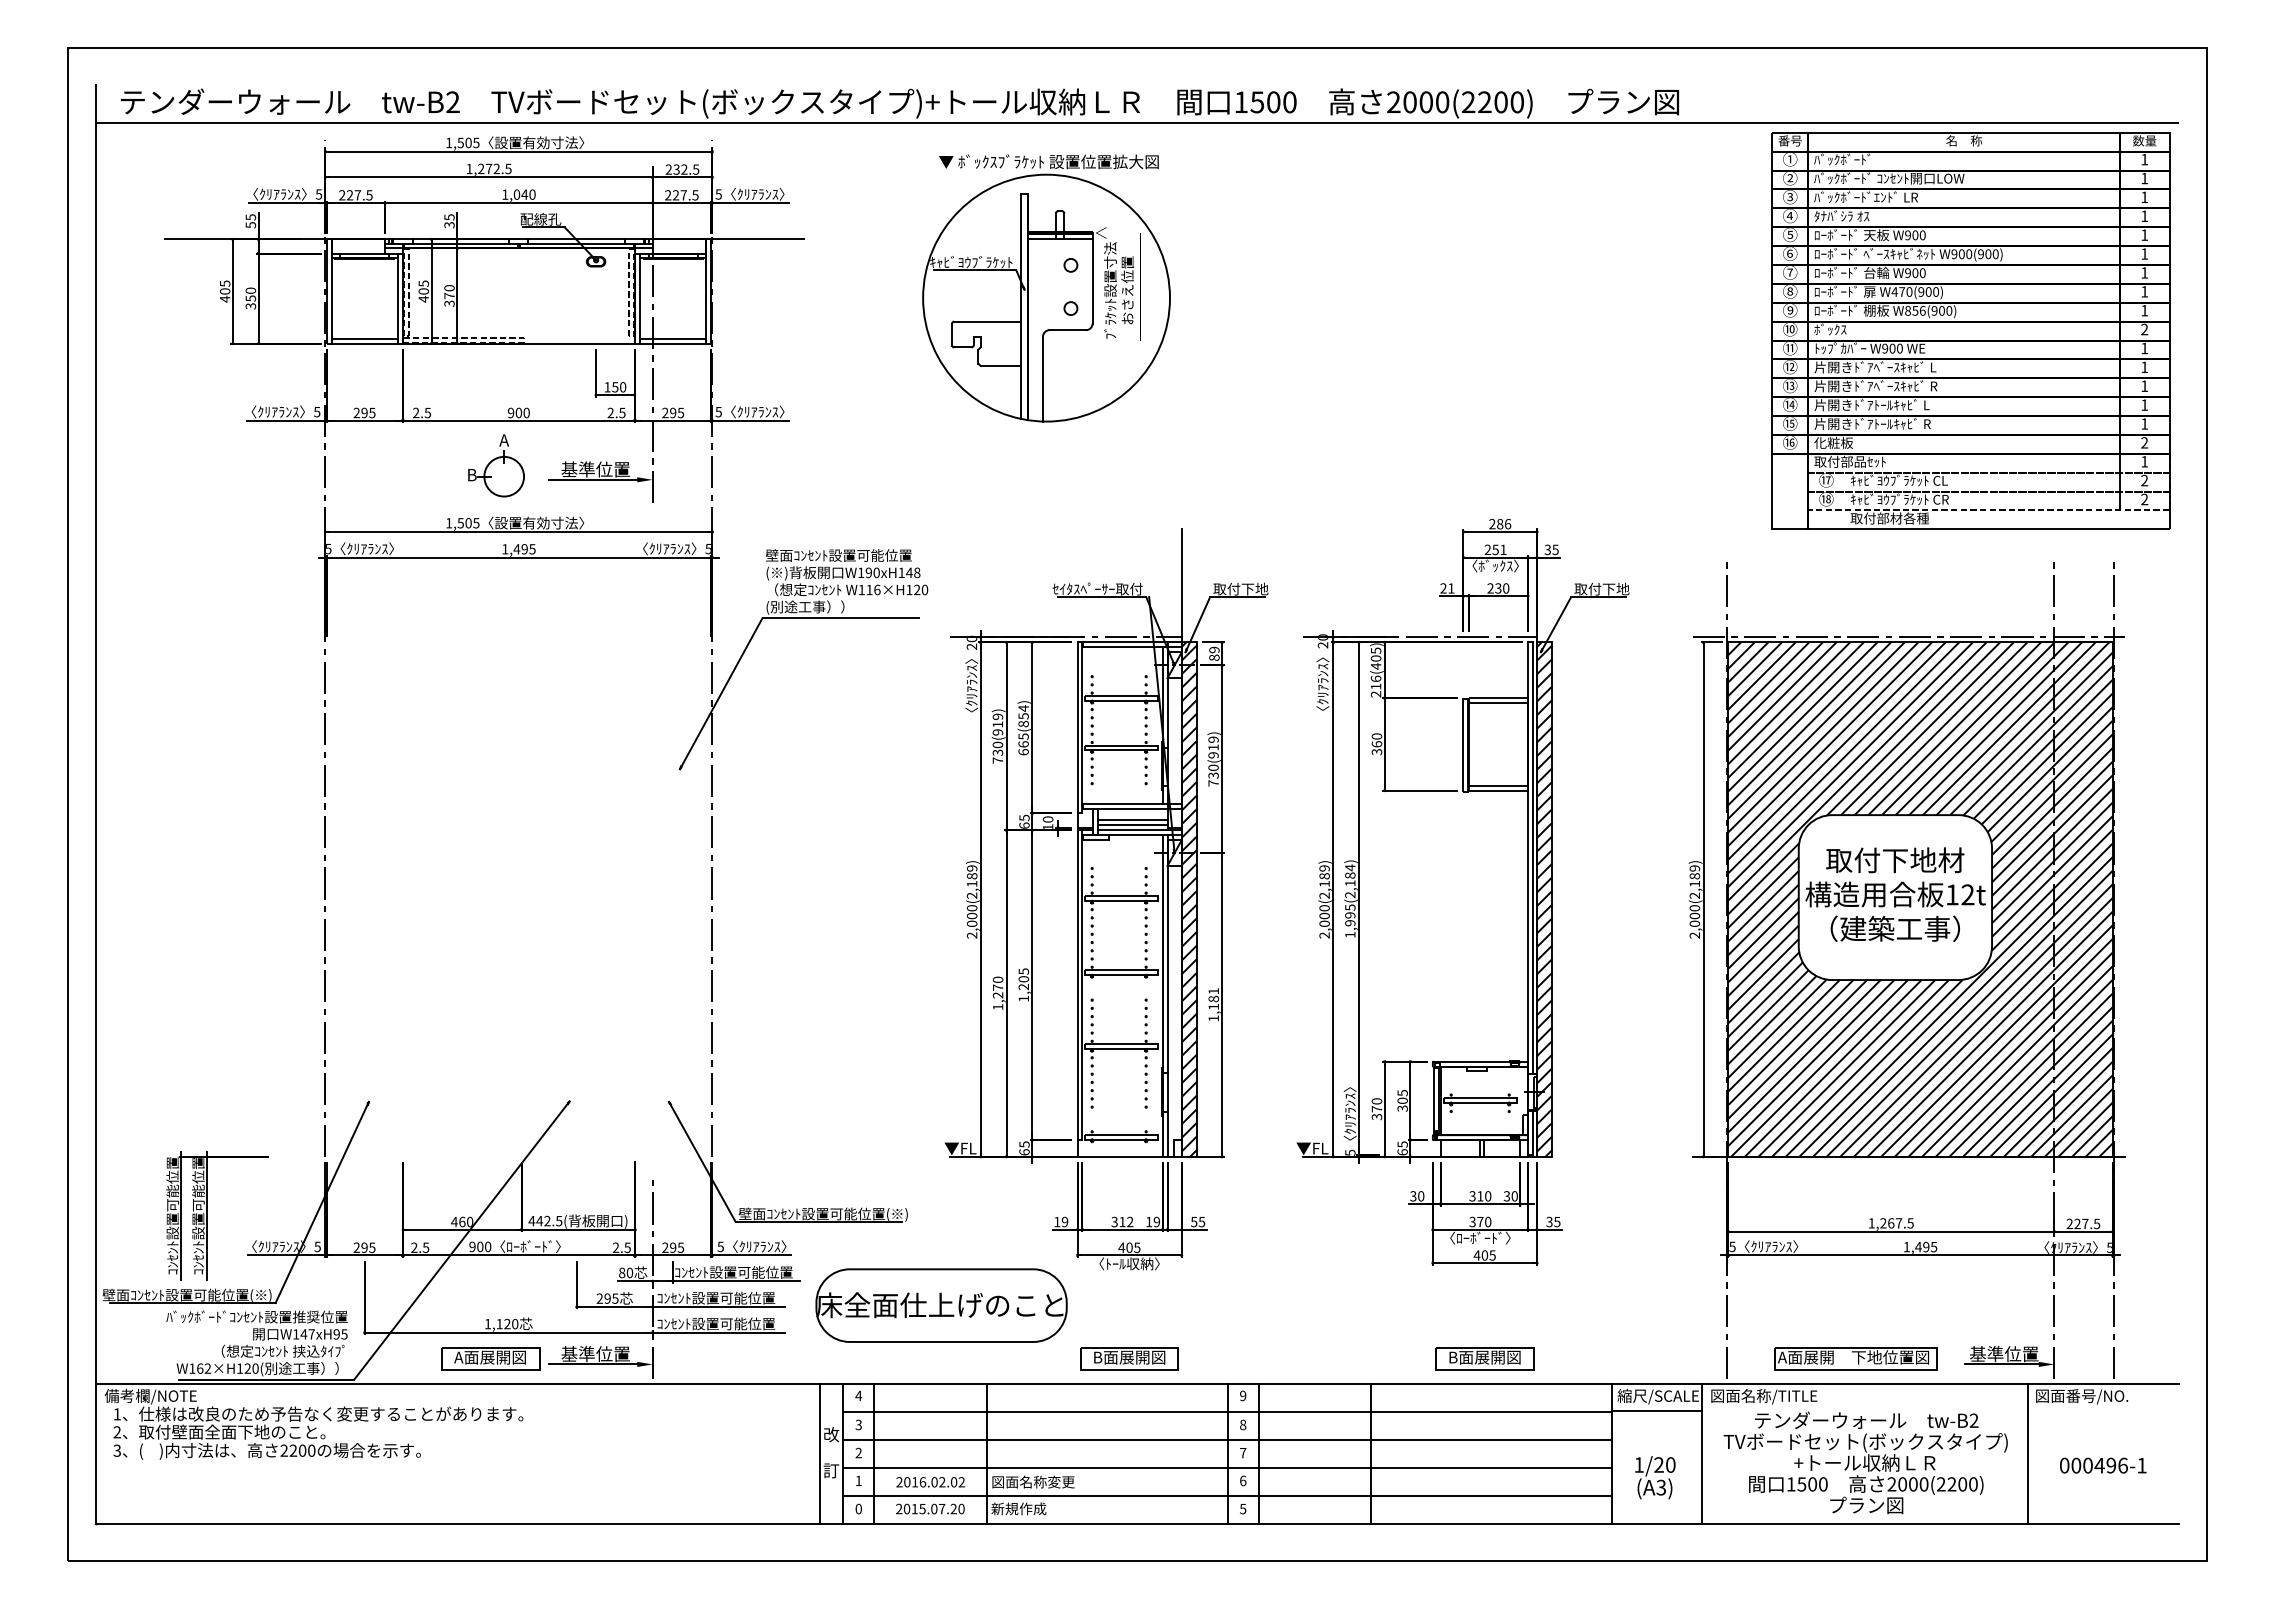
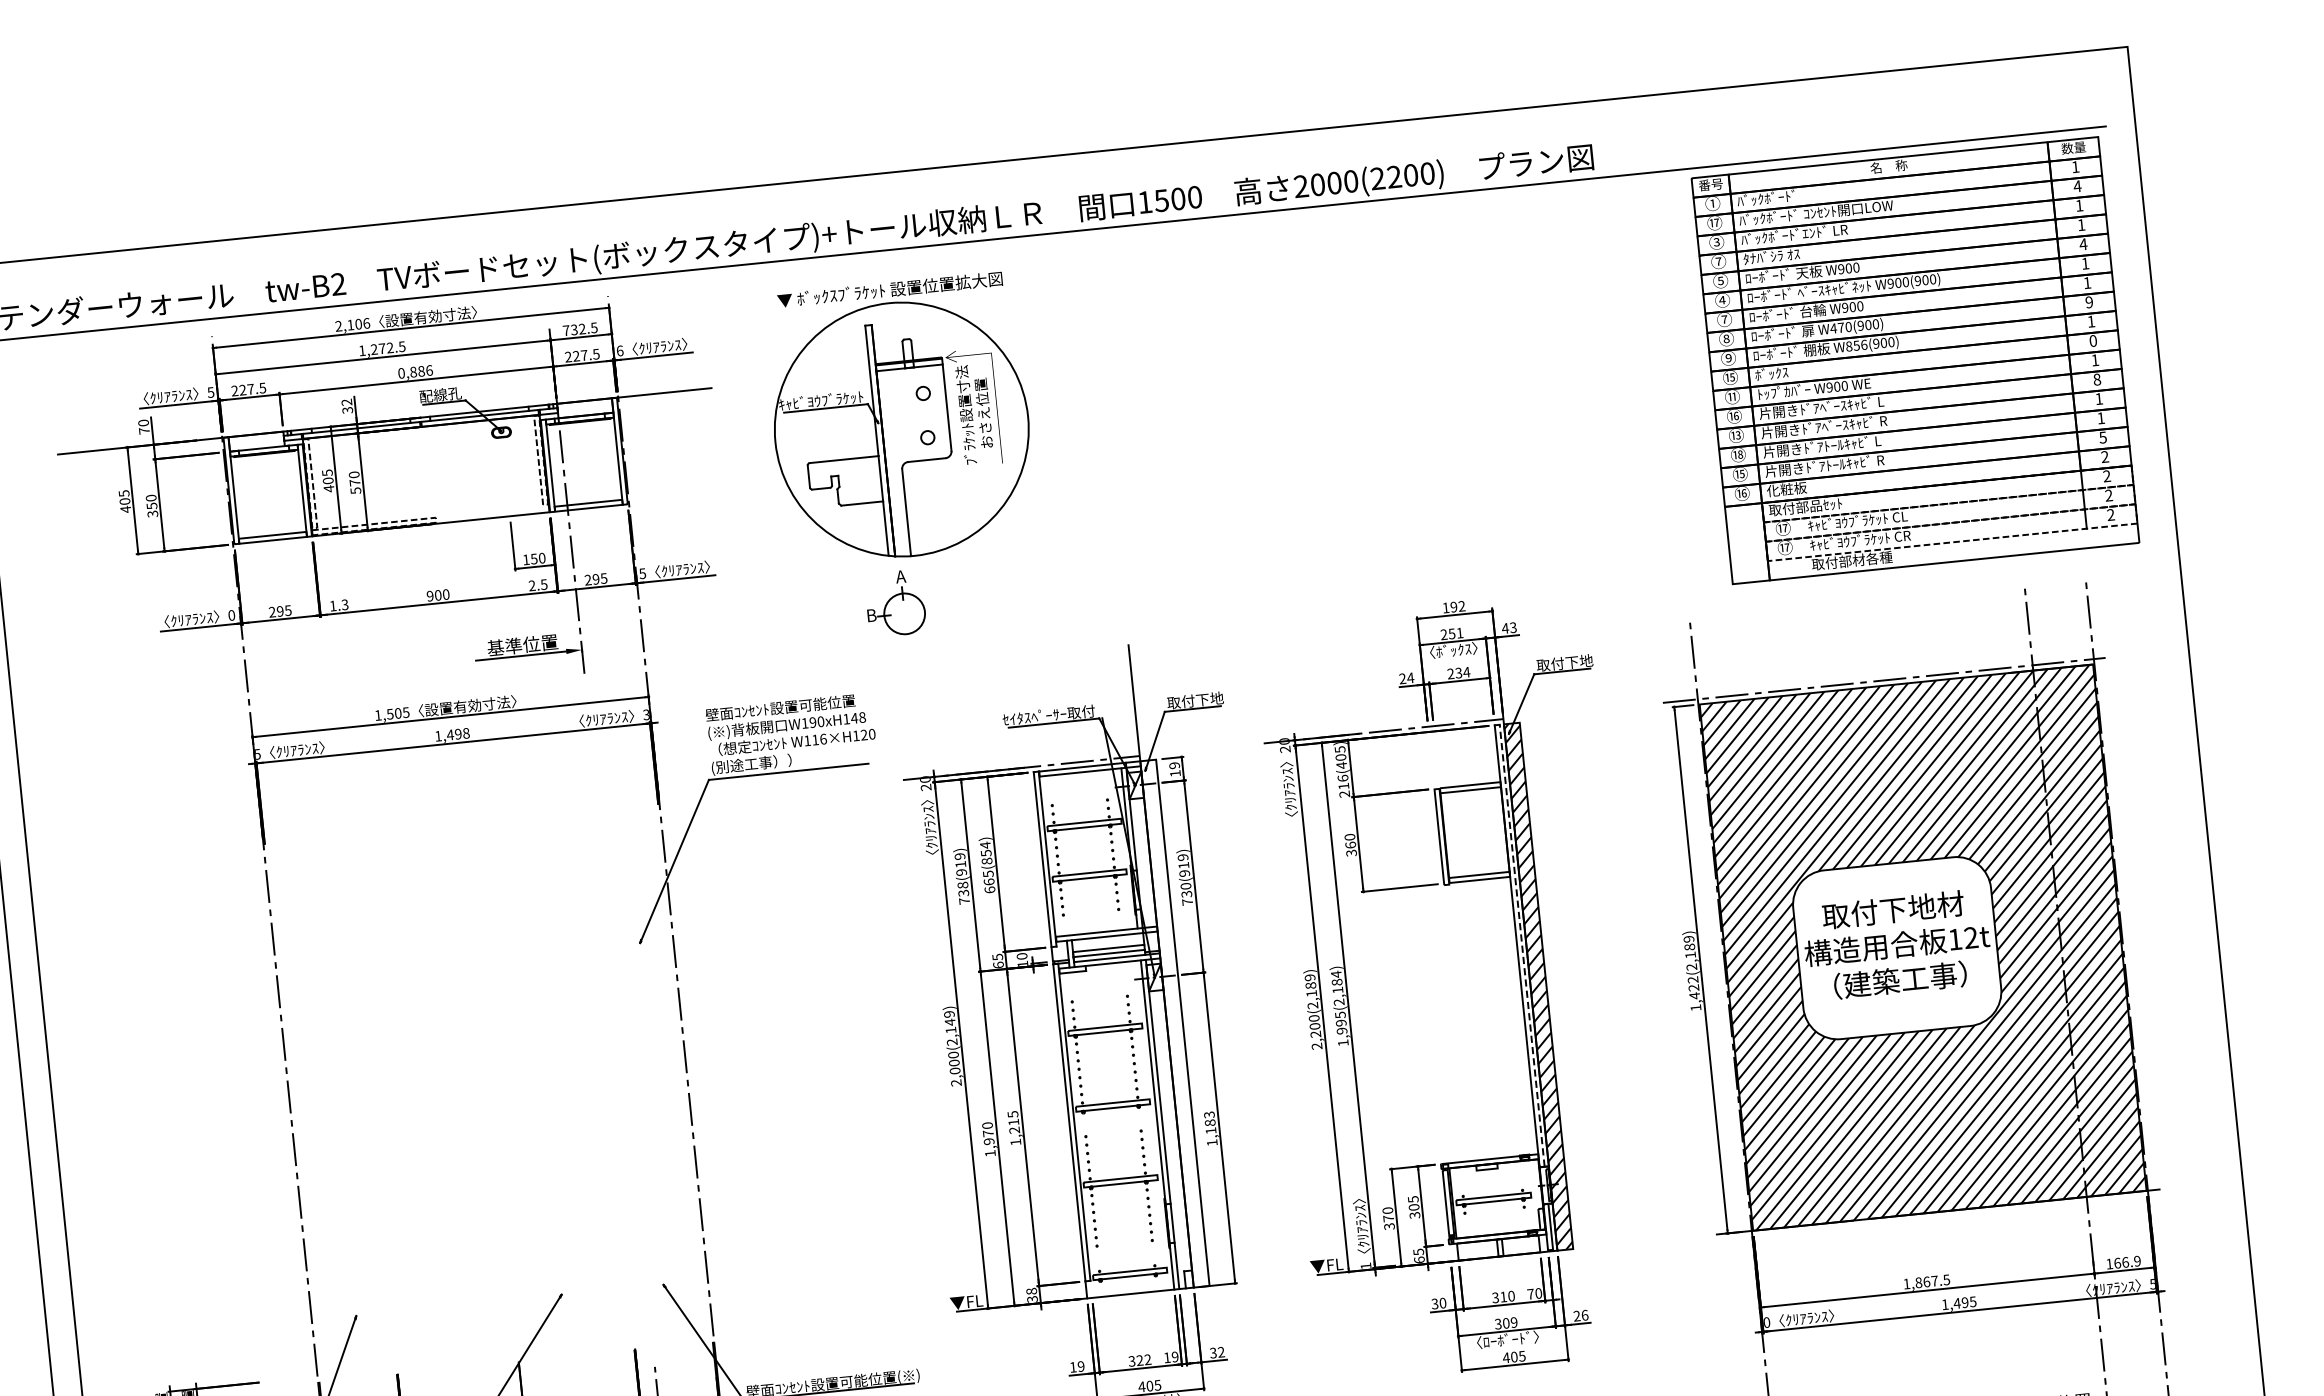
text: (462, 142) -> (352, 324), 1,505 -> 2,106
text: (668, 169) -> (566, 330), 232.5 -> 732.5
text: (1789, 178) -> (1714, 223), ② -> ⑰
text: (2144, 178) -> (2077, 186), 1 -> 4
text: (518, 194) -> (415, 371), 1,040 -> 0,886
text: (718, 194) -> (619, 351), 5 -> 6
text: (1789, 215) -> (1717, 261), ④ -> ⑦
text: (449, 217) -> (346, 402), 35 -> 32
text: (250, 221) -> (143, 427), 55 -> 70
text: (2144, 234) -> (2083, 243), 1 -> 4
text: (1789, 253) -> (1721, 300), ⑥ -> ④
part: (1046, 288) -> (900, 419), moved
text: (2144, 291) -> (2089, 302), 1 -> 9
text: (448, 303) -> (354, 490), 370 -> 570
text: (1791, 329) -> (1731, 377), ⑩ -> ⑮
text: (2144, 329) -> (2093, 340), 2 -> 0
text: (1791, 367) -> (1735, 416), ⑫ -> ⑯
text: (2144, 367) -> (2097, 379), 1 -> 8
text: (1791, 404) -> (1739, 454), ⑭ -> ⑱
text: (317, 411) -> (231, 614), 5 -> 0
text: (422, 412) -> (339, 604), 2.5 -> 1.3
text: (2144, 423) -> (2102, 437), 1 -> 5
text: (2144, 461) -> (2106, 476), 1 -> 2
part: (496, 465) -> (895, 603), moved
text: (1828, 499) -> (1787, 547), ⑱ -> ⑰
text: (1500, 523) -> (1454, 606), 286 -> 192
text: (708, 548) -> (646, 714), 5 -> 3
text: (532, 549) -> (466, 733), 1,495 -> 1,498
text: (1551, 549) -> (1509, 627), 35 -> 43
text: (1450, 588) -> (1409, 678), 21 -> 24
text: (1505, 588) -> (1466, 672), 230 -> 234
text: (1214, 657) -> (1175, 773), 89 -> 19
text: (997, 744) -> (962, 884), 730(919) -> 738(919)
line: (1532, 858) -> (1521, 945), solid -> dashed
text: (972, 875) -> (950, 1021), 2,000(2,189) -> 2,000(2,149)
hatch: (1189, 899) -> (1175, 1023), removed
text: (1694, 921) -> (1694, 993), 2,000(2,189) -> 1,422(2,189)
text: (1324, 923) -> (1315, 1034), 2,000(2,189) -> 2,200(2,189)
text: (1023, 979) -> (1013, 1122), 1,205 -> 1,215
text: (1213, 991) -> (1209, 1115), 1,181 -> 1,183
text: (998, 995) -> (989, 1141), 1,270 -> 1,970
text: (1024, 1148) -> (1032, 1295), 65 -> 38
text: (1350, 1152) -> (1366, 1265), 5 -> 1
text: (1506, 1196) -> (1530, 1294), 30 -> 70
text: (1122, 1221) -> (1139, 1360), 312 -> 322
text: (1198, 1221) -> (1217, 1352), 55 -> 32
text: (1484, 1221) -> (1510, 1322), 370 -> 309
text: (1553, 1221) -> (1581, 1315), 35 -> 26
text: (1883, 1223) -> (1918, 1282), 1,267.5 -> 1,867.5
text: (2083, 1223) -> (2123, 1262), 227.5 -> 166.9
text: (1732, 1246) -> (1766, 1322), 5 -> 0

